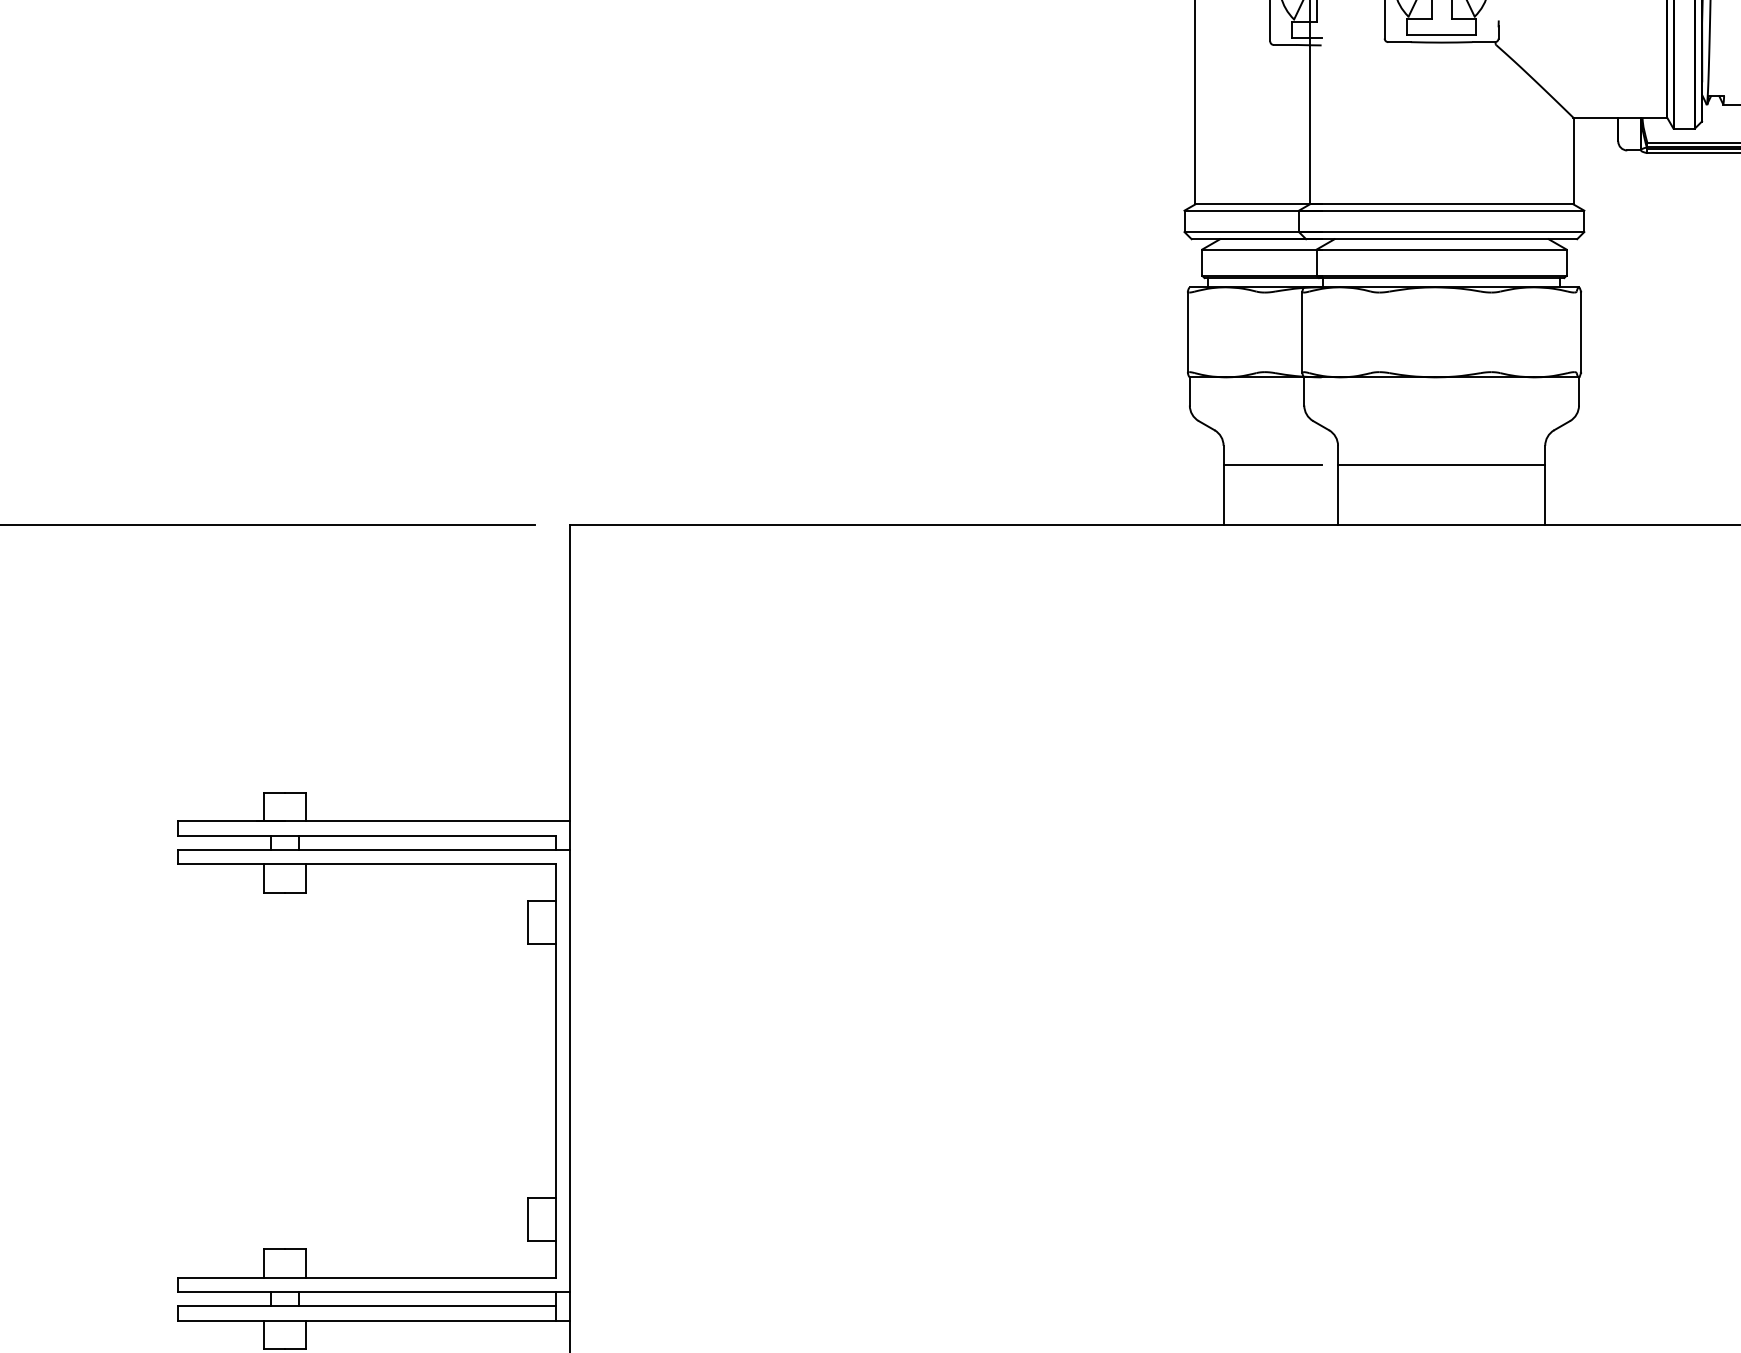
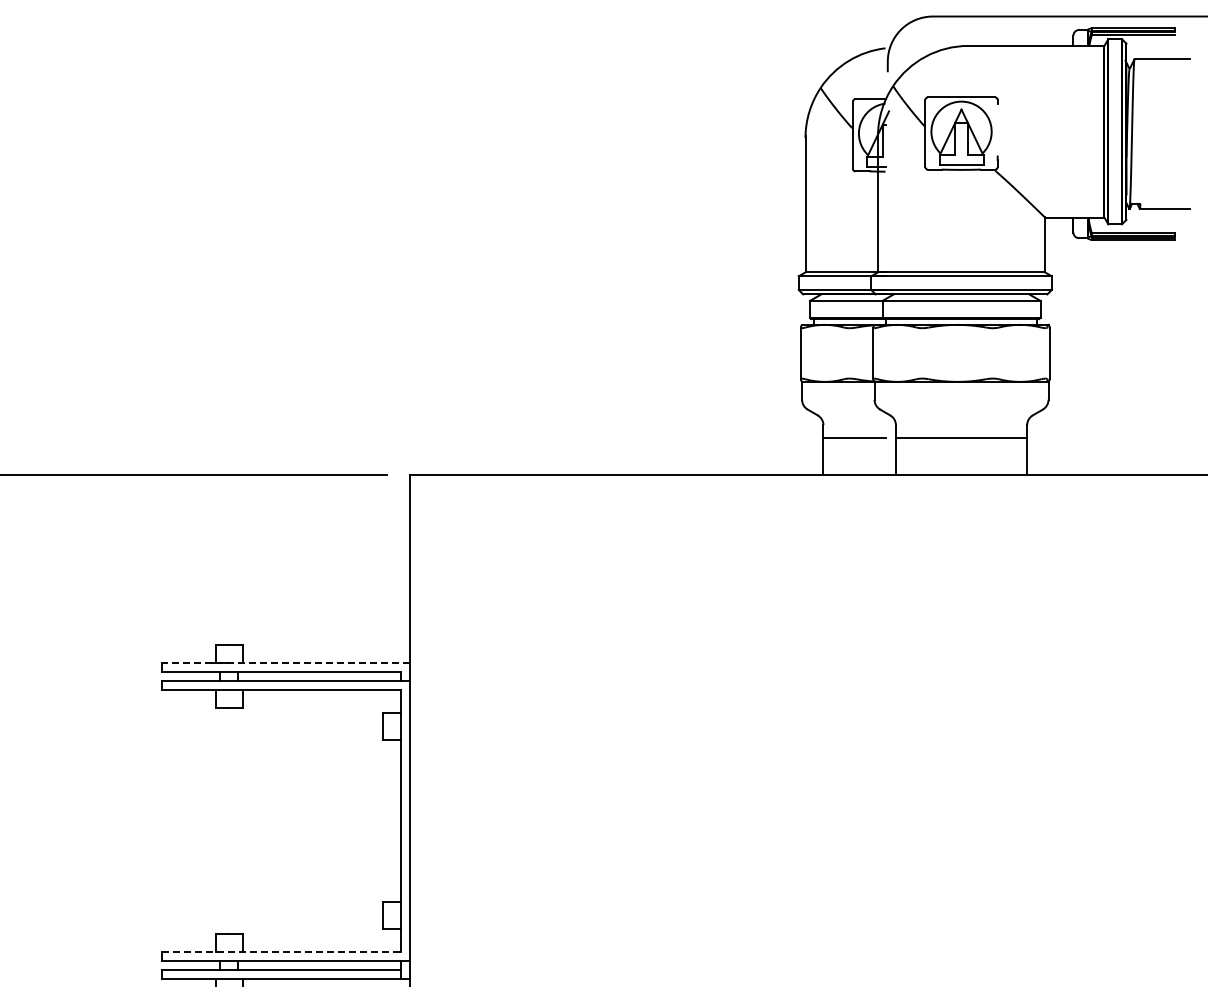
line: (374, 822) -> (285, 663), solid -> dashed
line: (367, 1278) -> (281, 952), solid -> dashed

